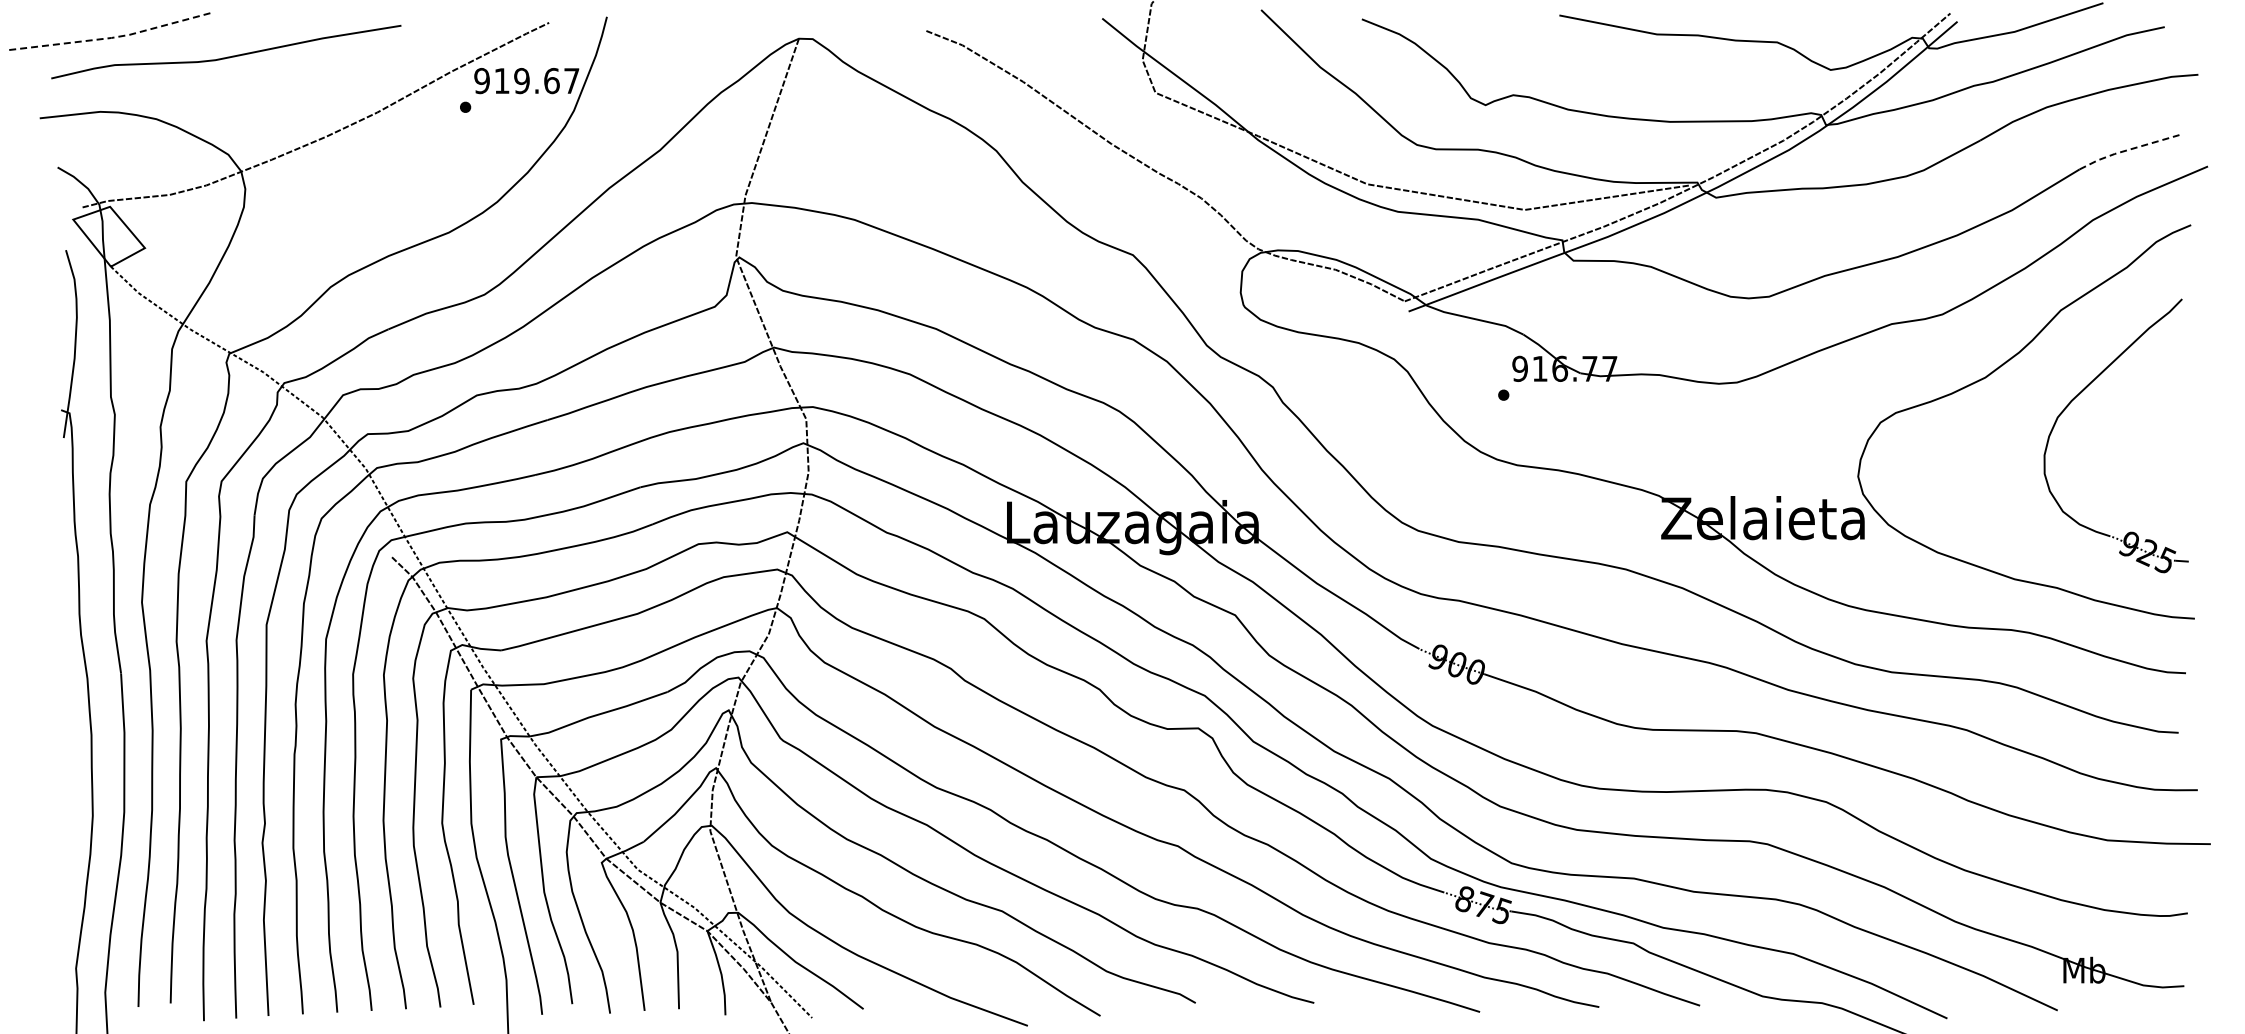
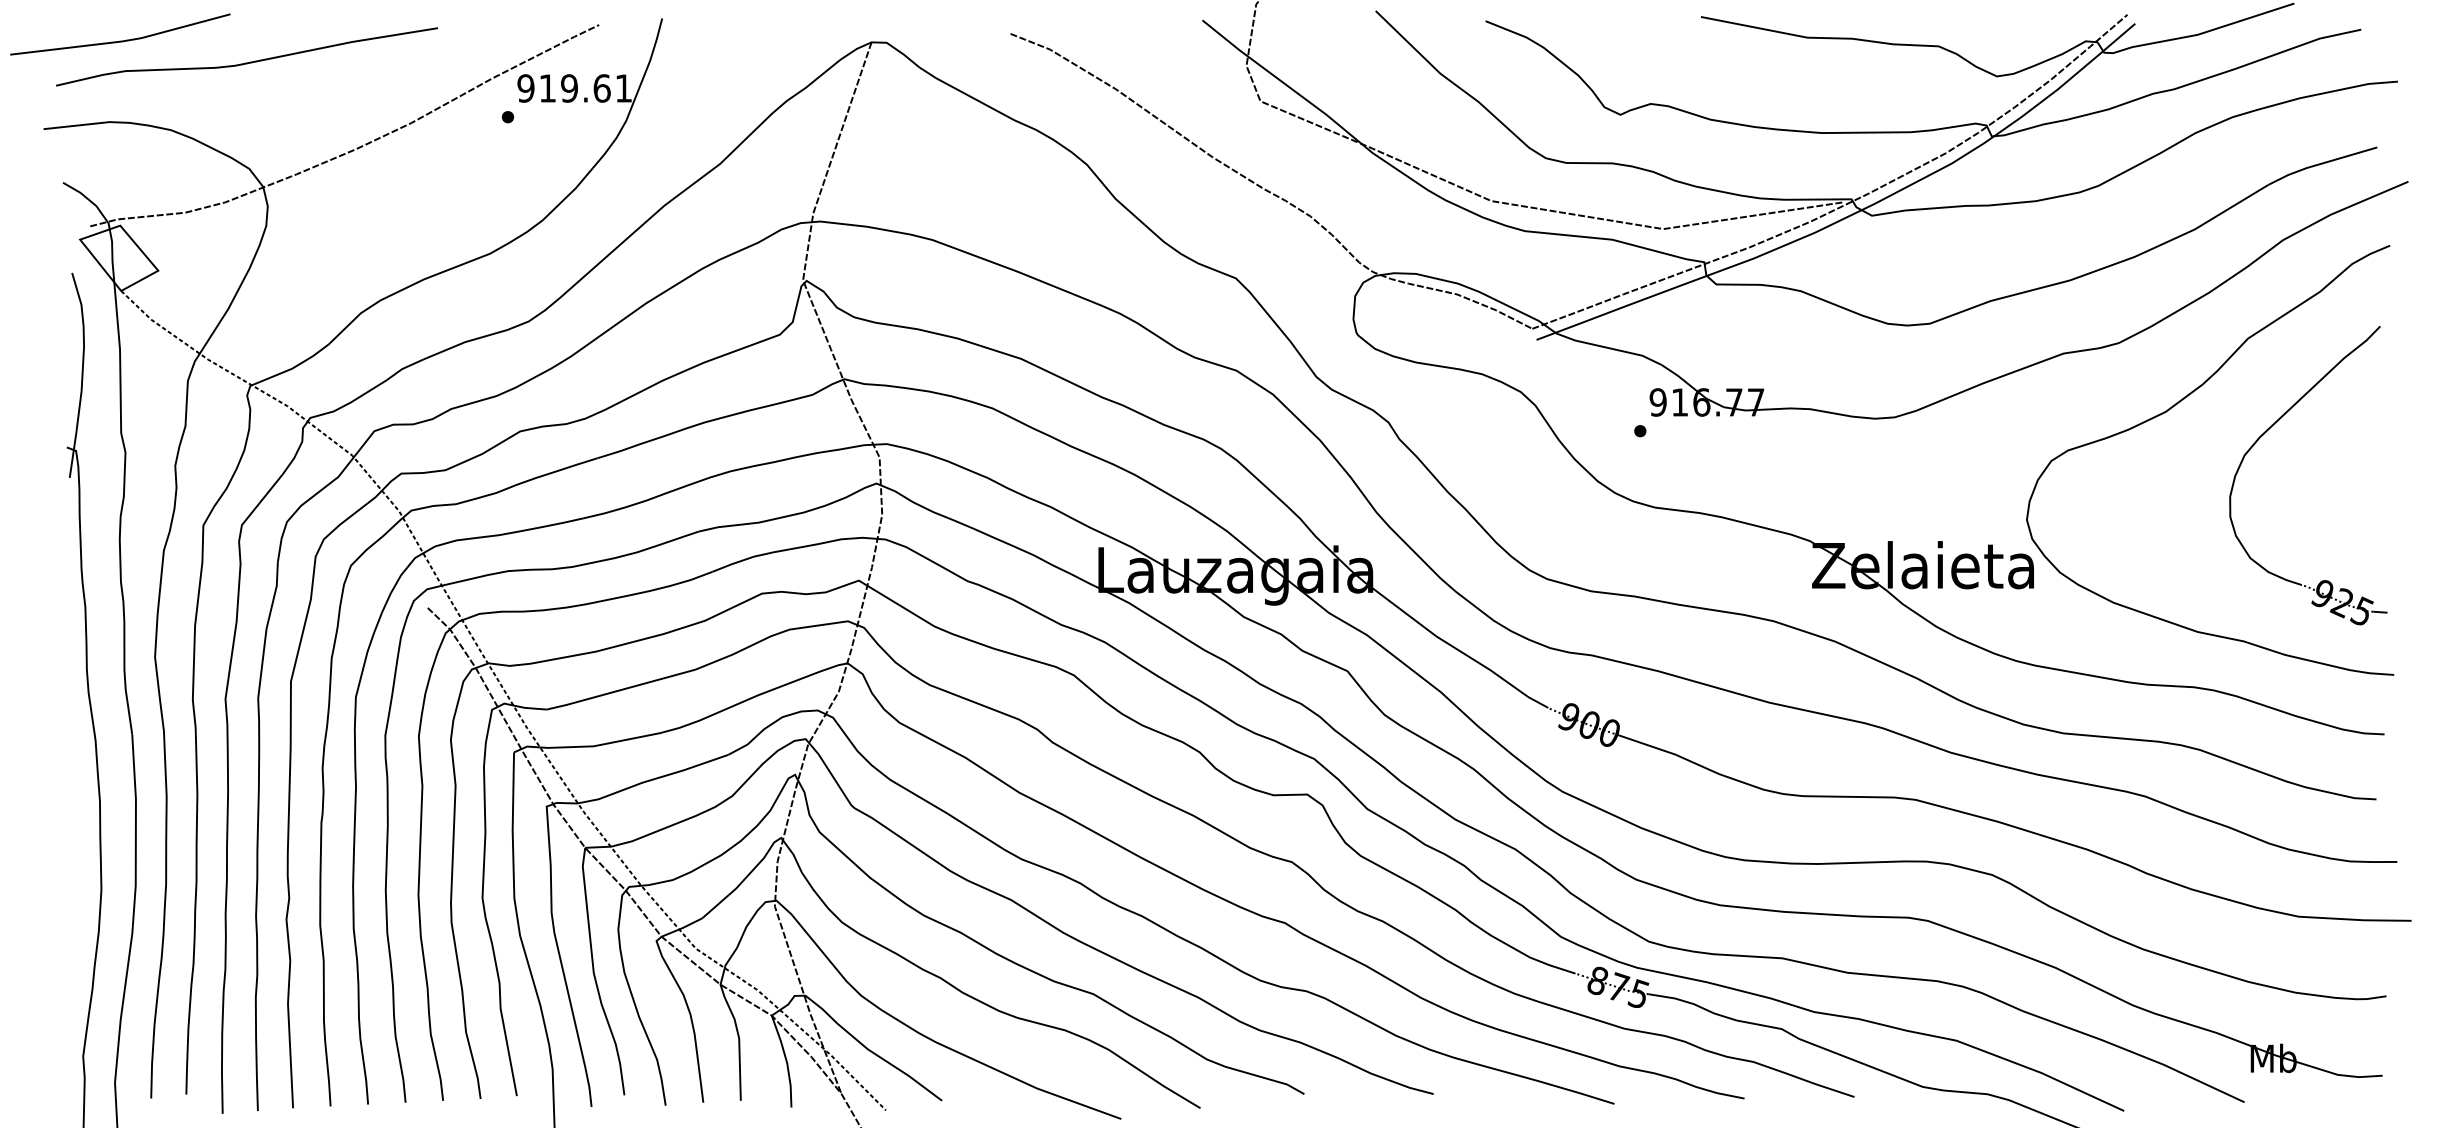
line: (111, 37) -> (121, 41), dashed -> solid
text: (571, 80) -> (623, 87), 919.67 -> 919.61
line: (2127, 150) -> (2320, 164), dashed -> solid

